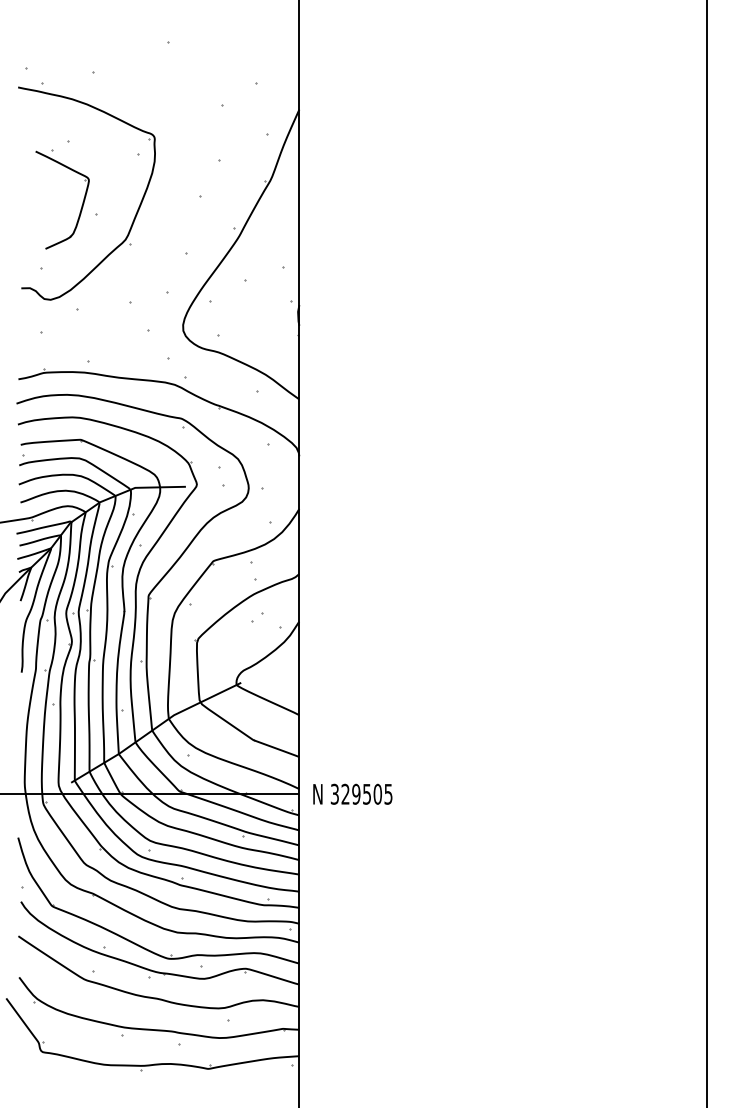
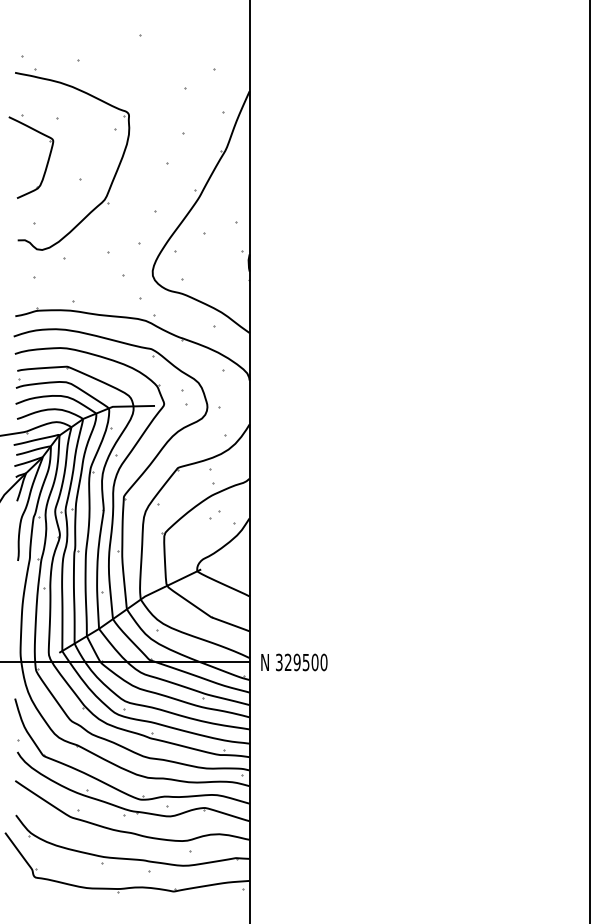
part: (81, 205) -> (47, 162), moved
text: (388, 793) -> (324, 661), 329505 -> 329500

